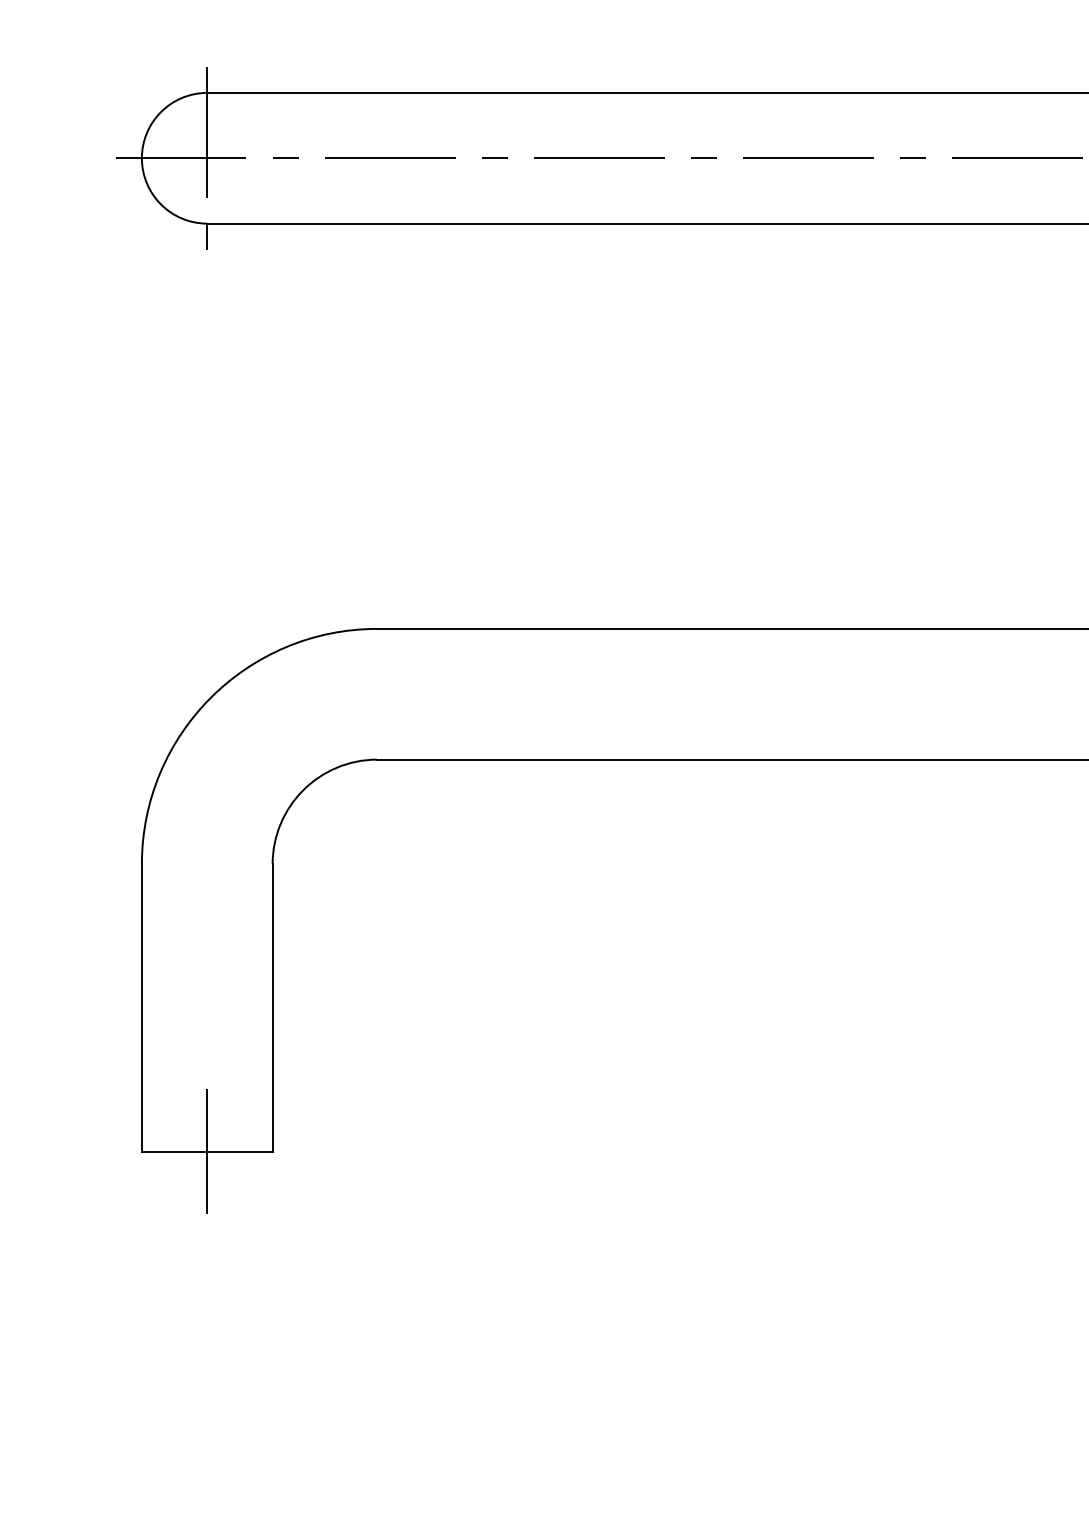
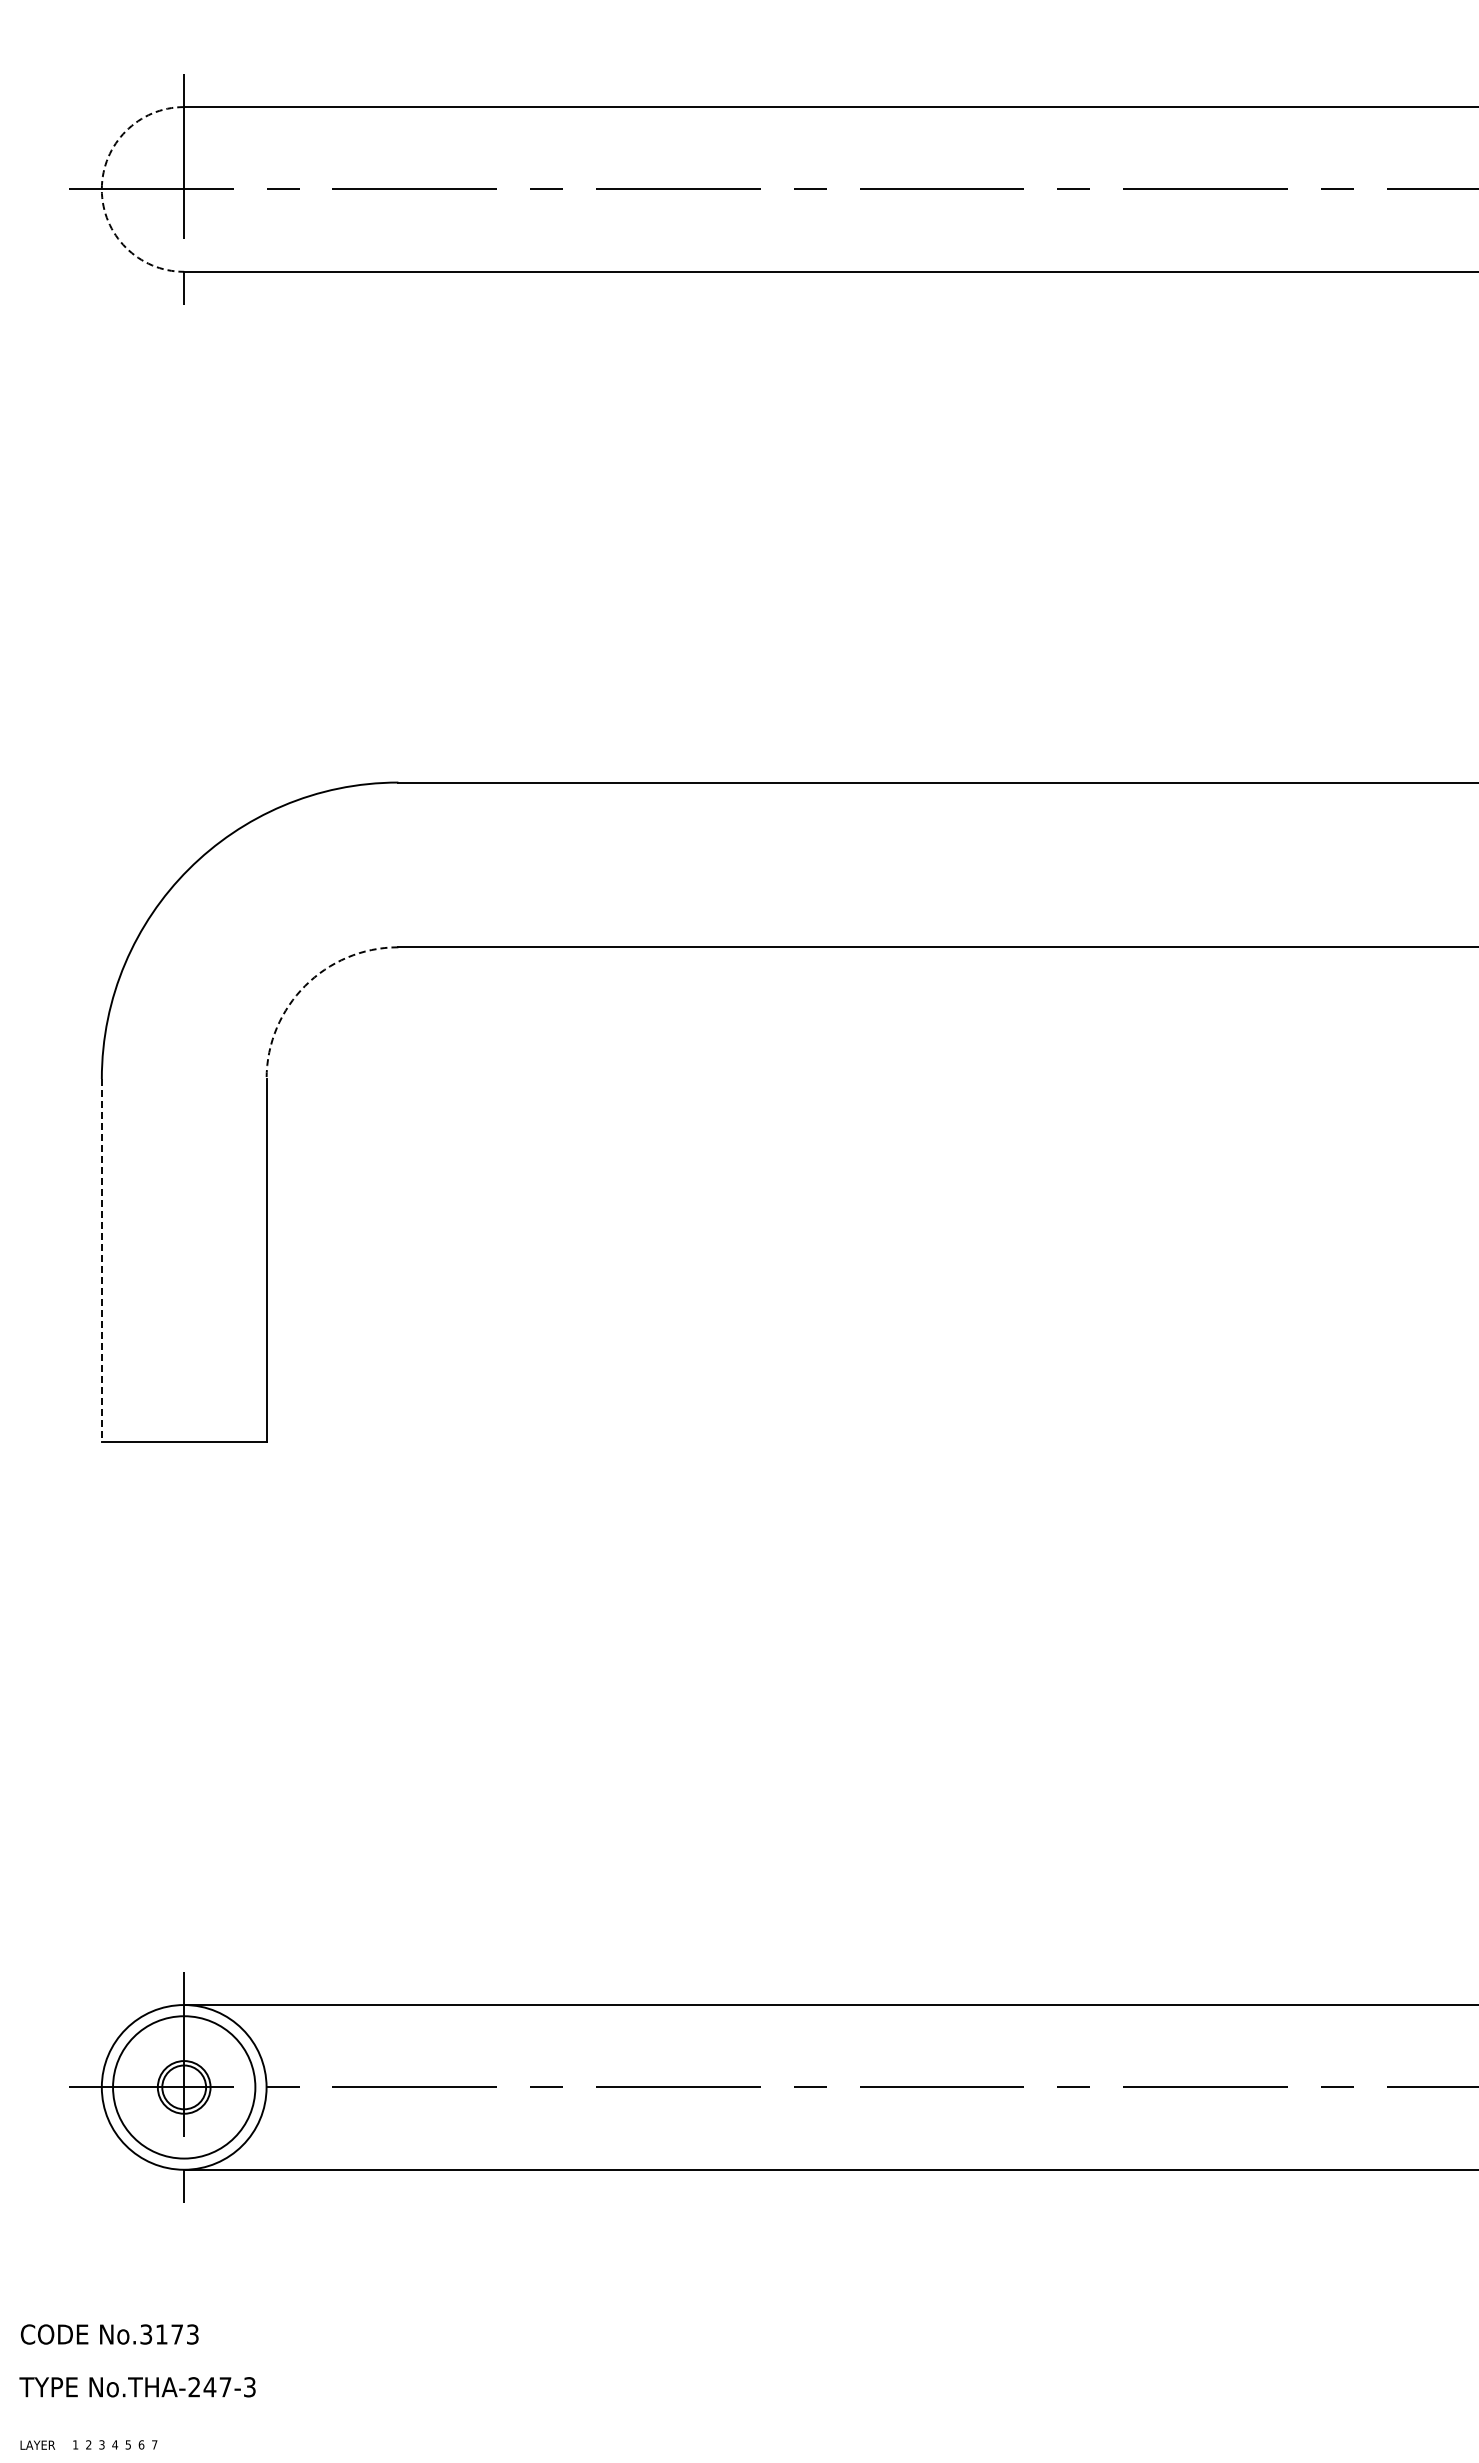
arc: (141, 158) -> (101, 189), solid -> dashed
arc: (303, 789) -> (305, 985), solid -> dashed
line: (141, 1008) -> (101, 1260), solid -> dashed
line: (207, 1151) -> (184, 1441), removed

